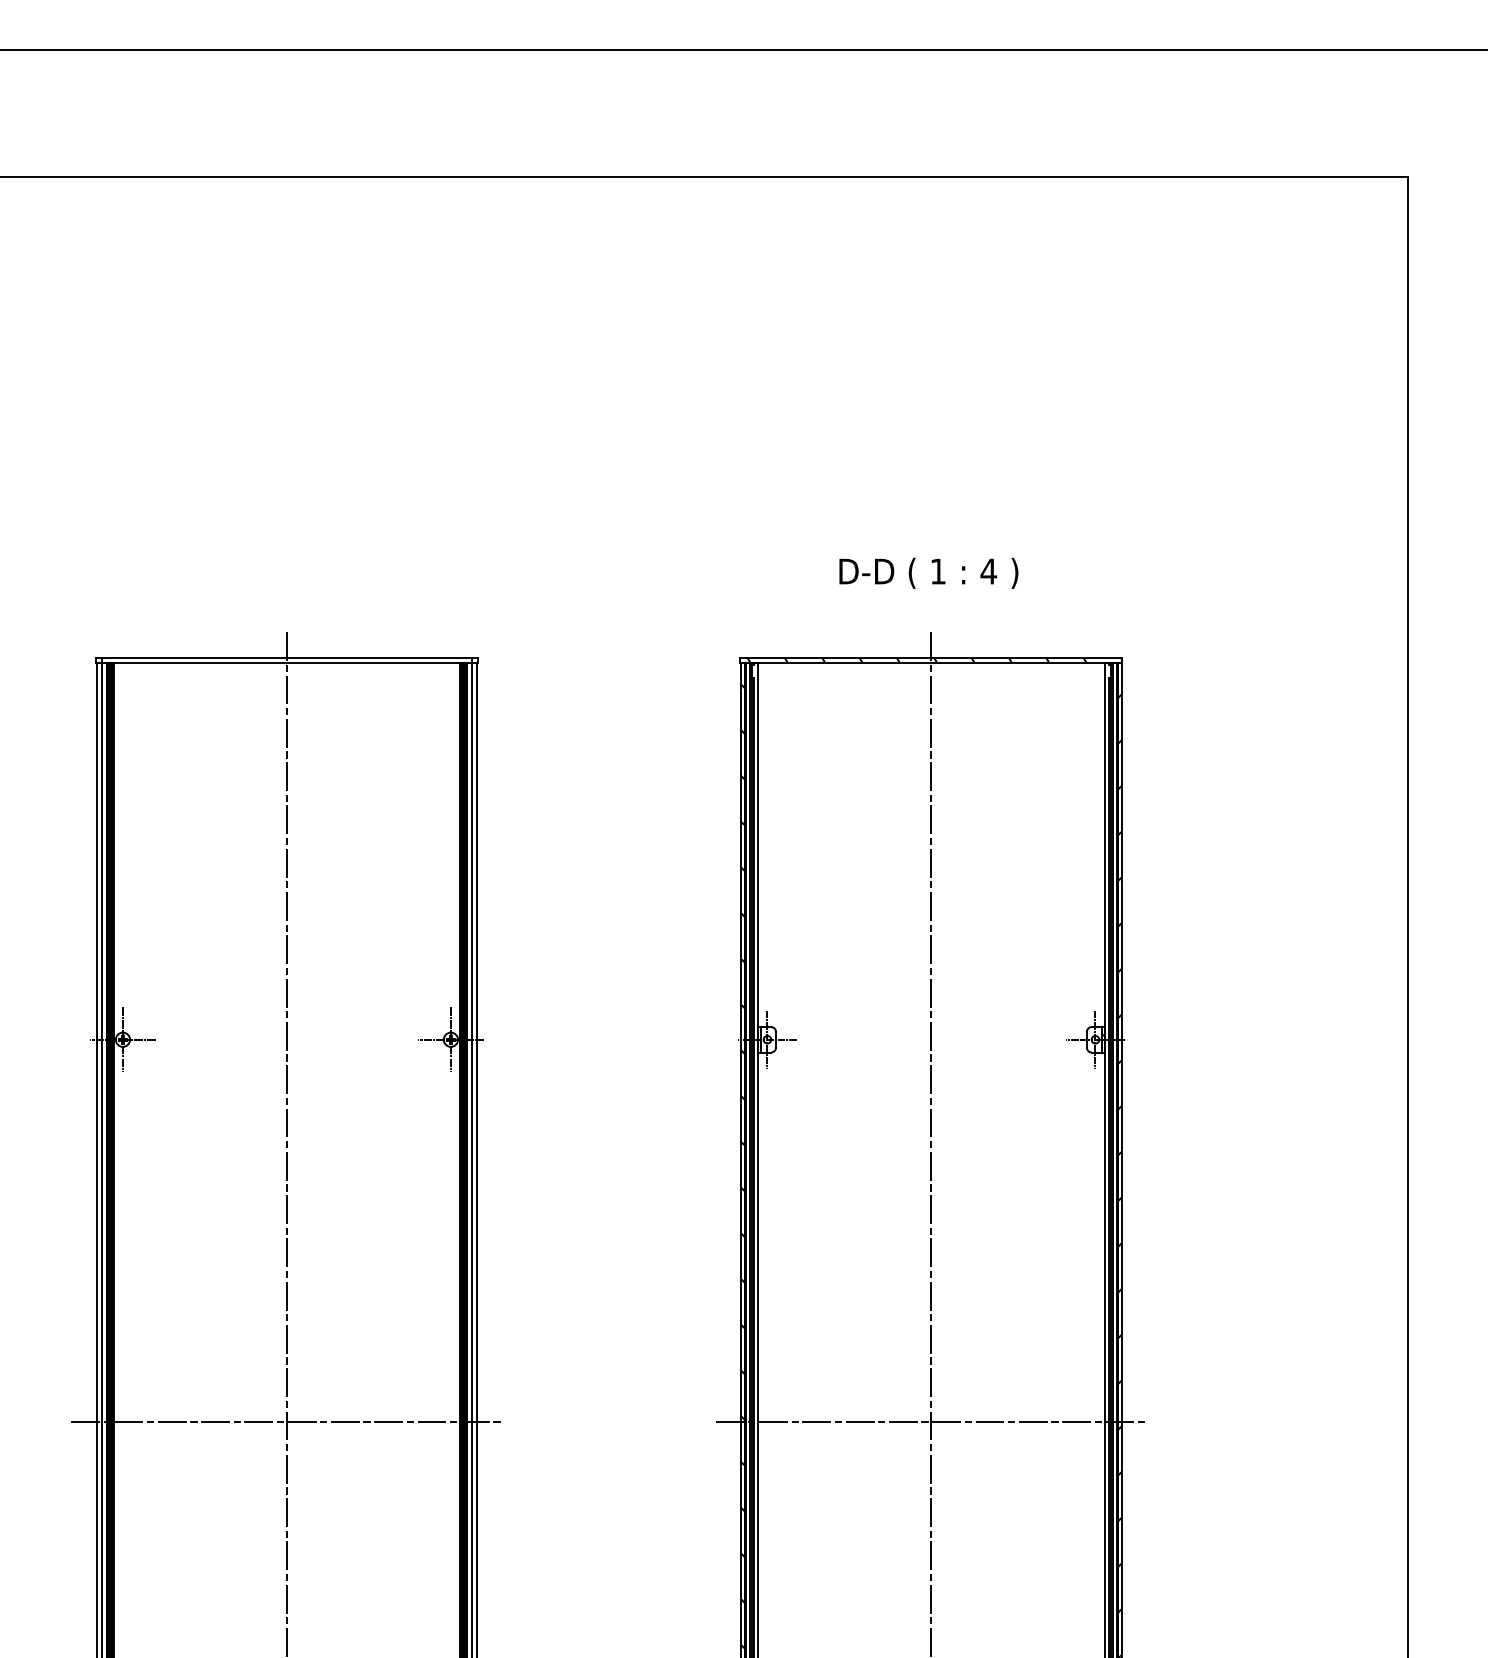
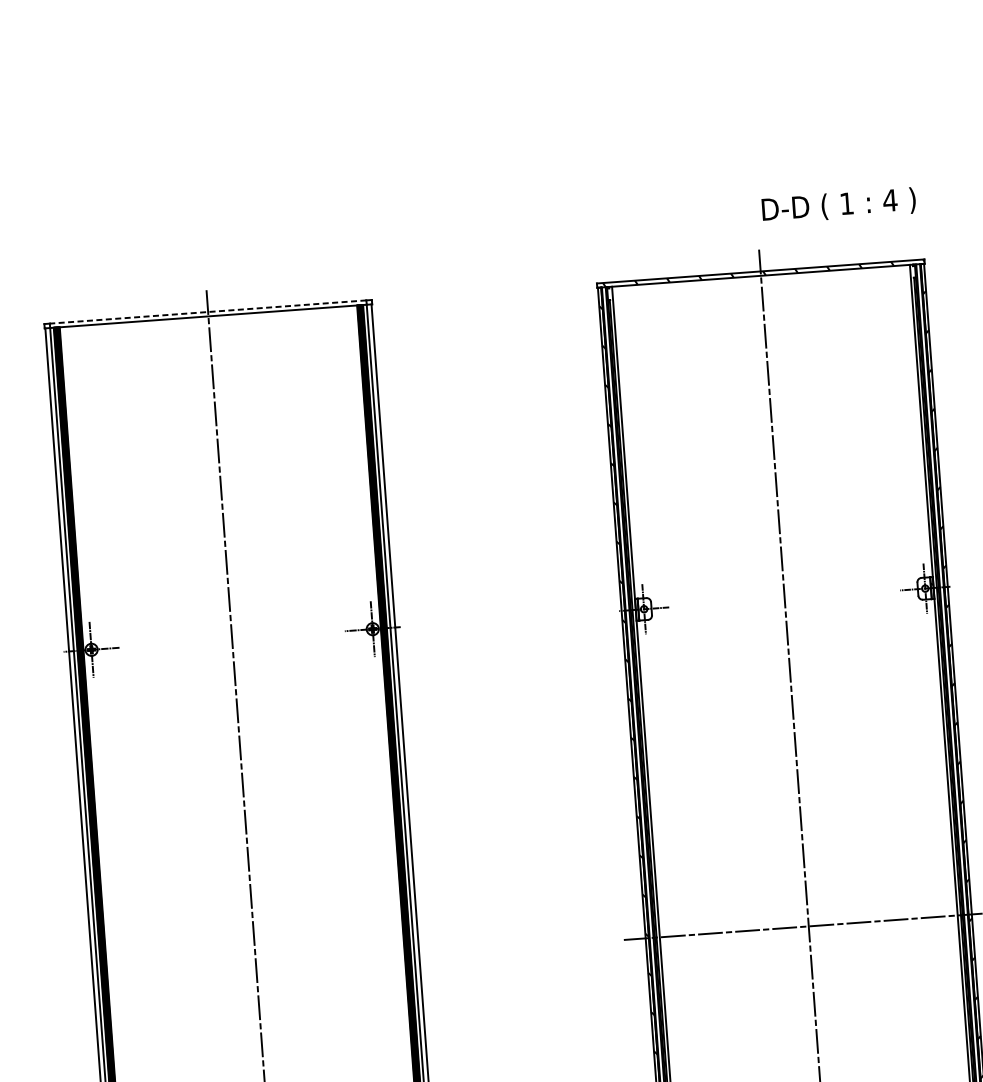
text: (928, 572) -> (838, 205), moved
line: (286, 657) -> (207, 311), solid -> dashed
line: (286, 1421) -> (255, 966), removed

